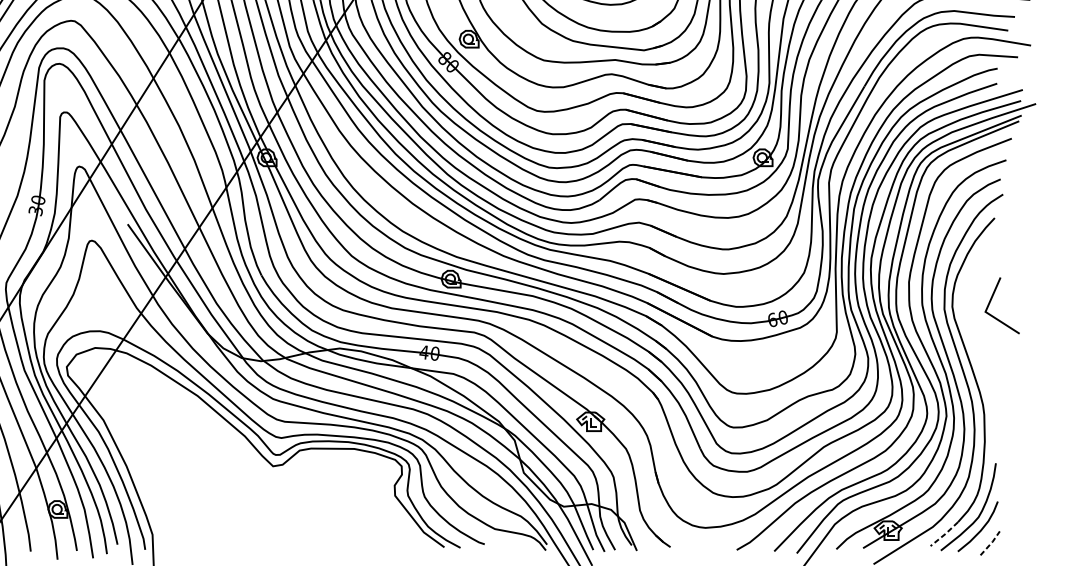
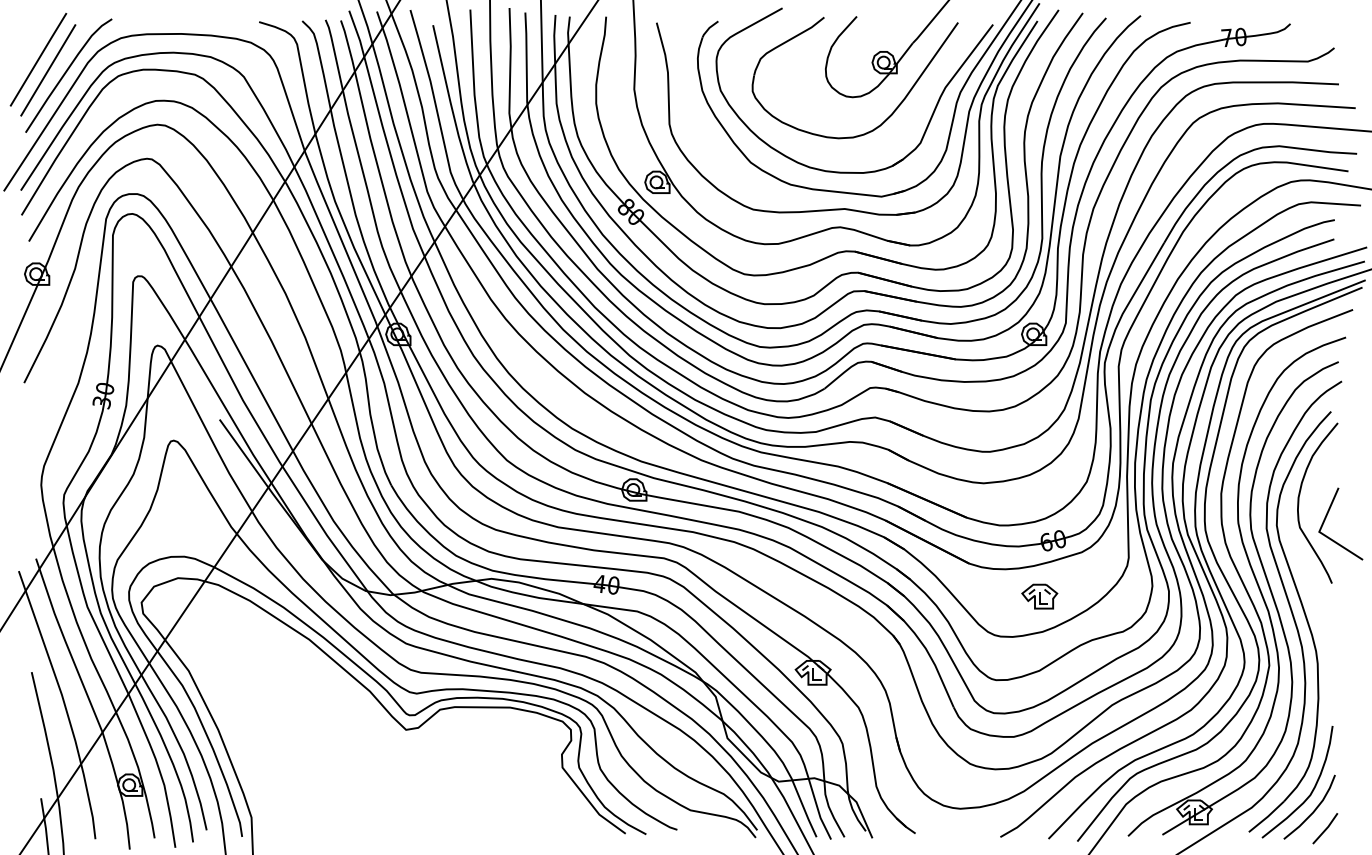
curve: (970, 288) -> (1299, 502), added
part: (767, 362) -> (1039, 596), added
line: (945, 534) -> (1267, 817), dashed -> solid
line: (991, 543) -> (1326, 828), dashed -> solid

